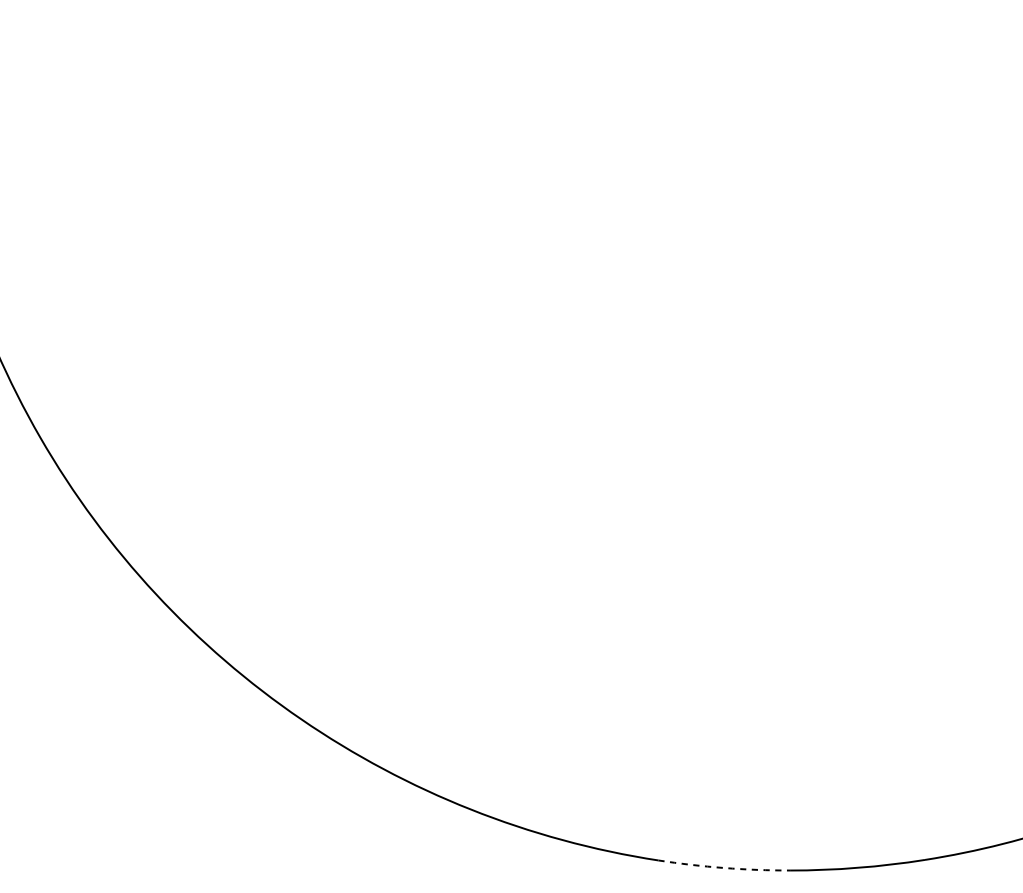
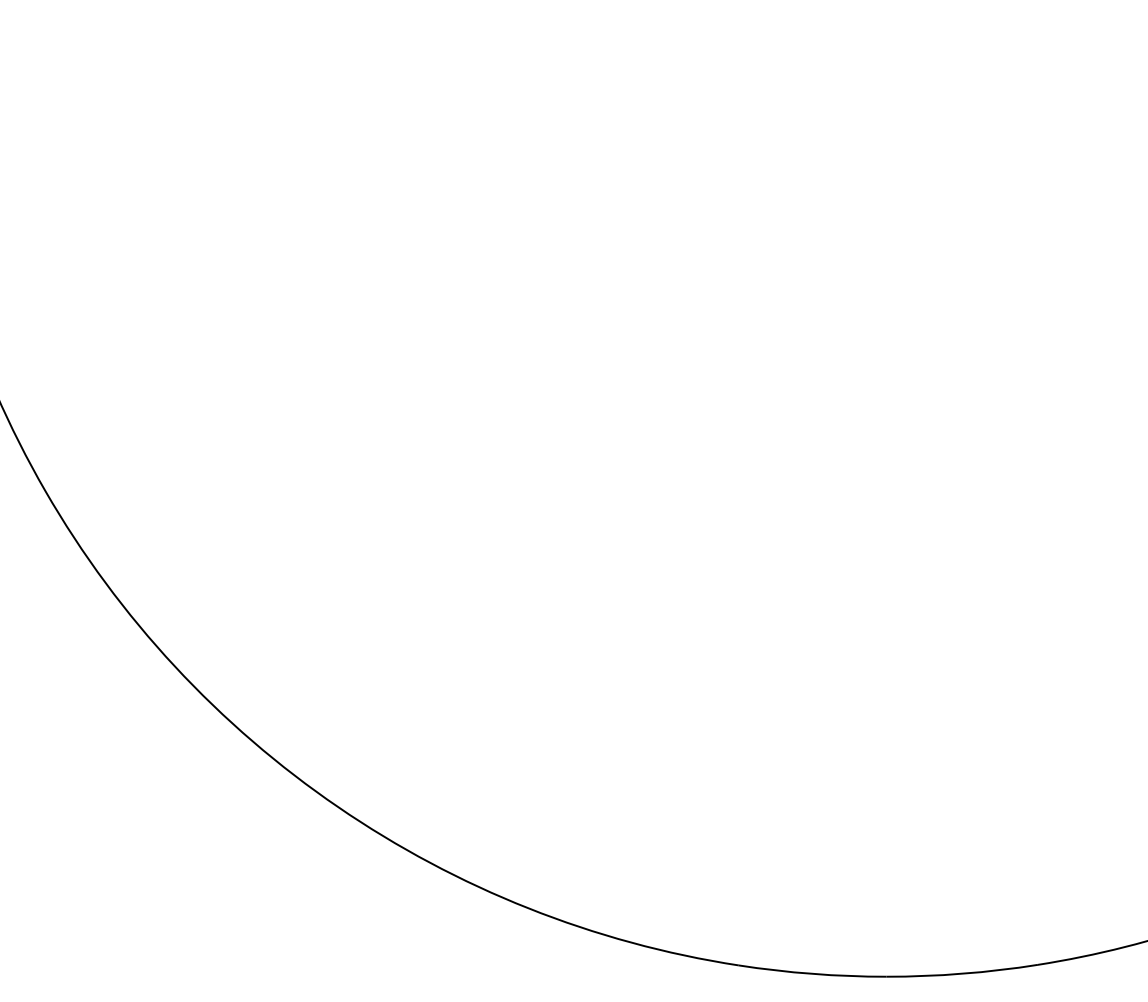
arc: (724, 867) -> (812, 973), dashed -> solid

